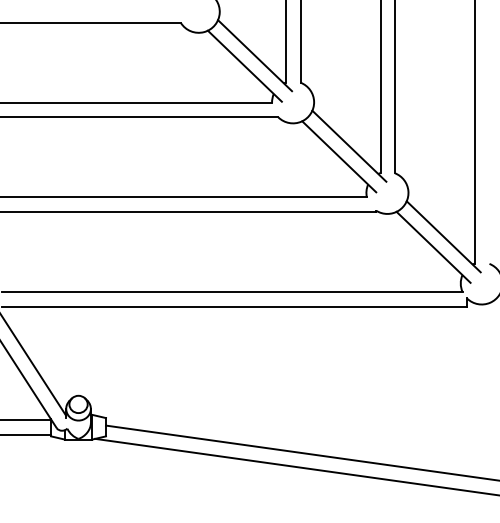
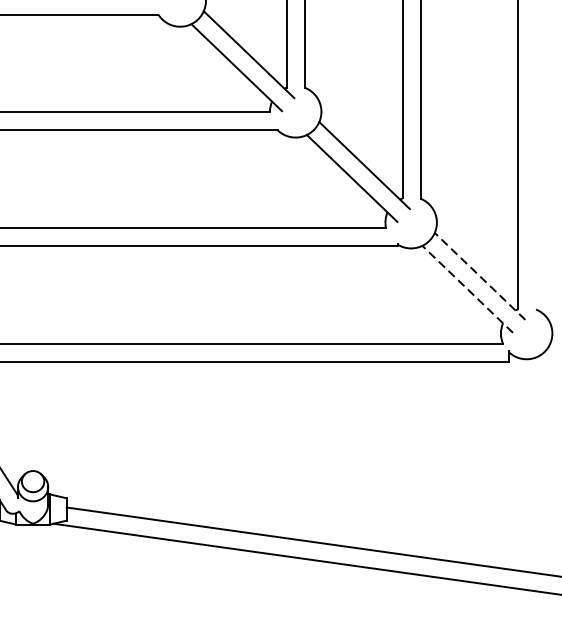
line: (443, 236) -> (479, 276), solid -> dashed
line: (433, 247) -> (467, 289), solid -> dashed

